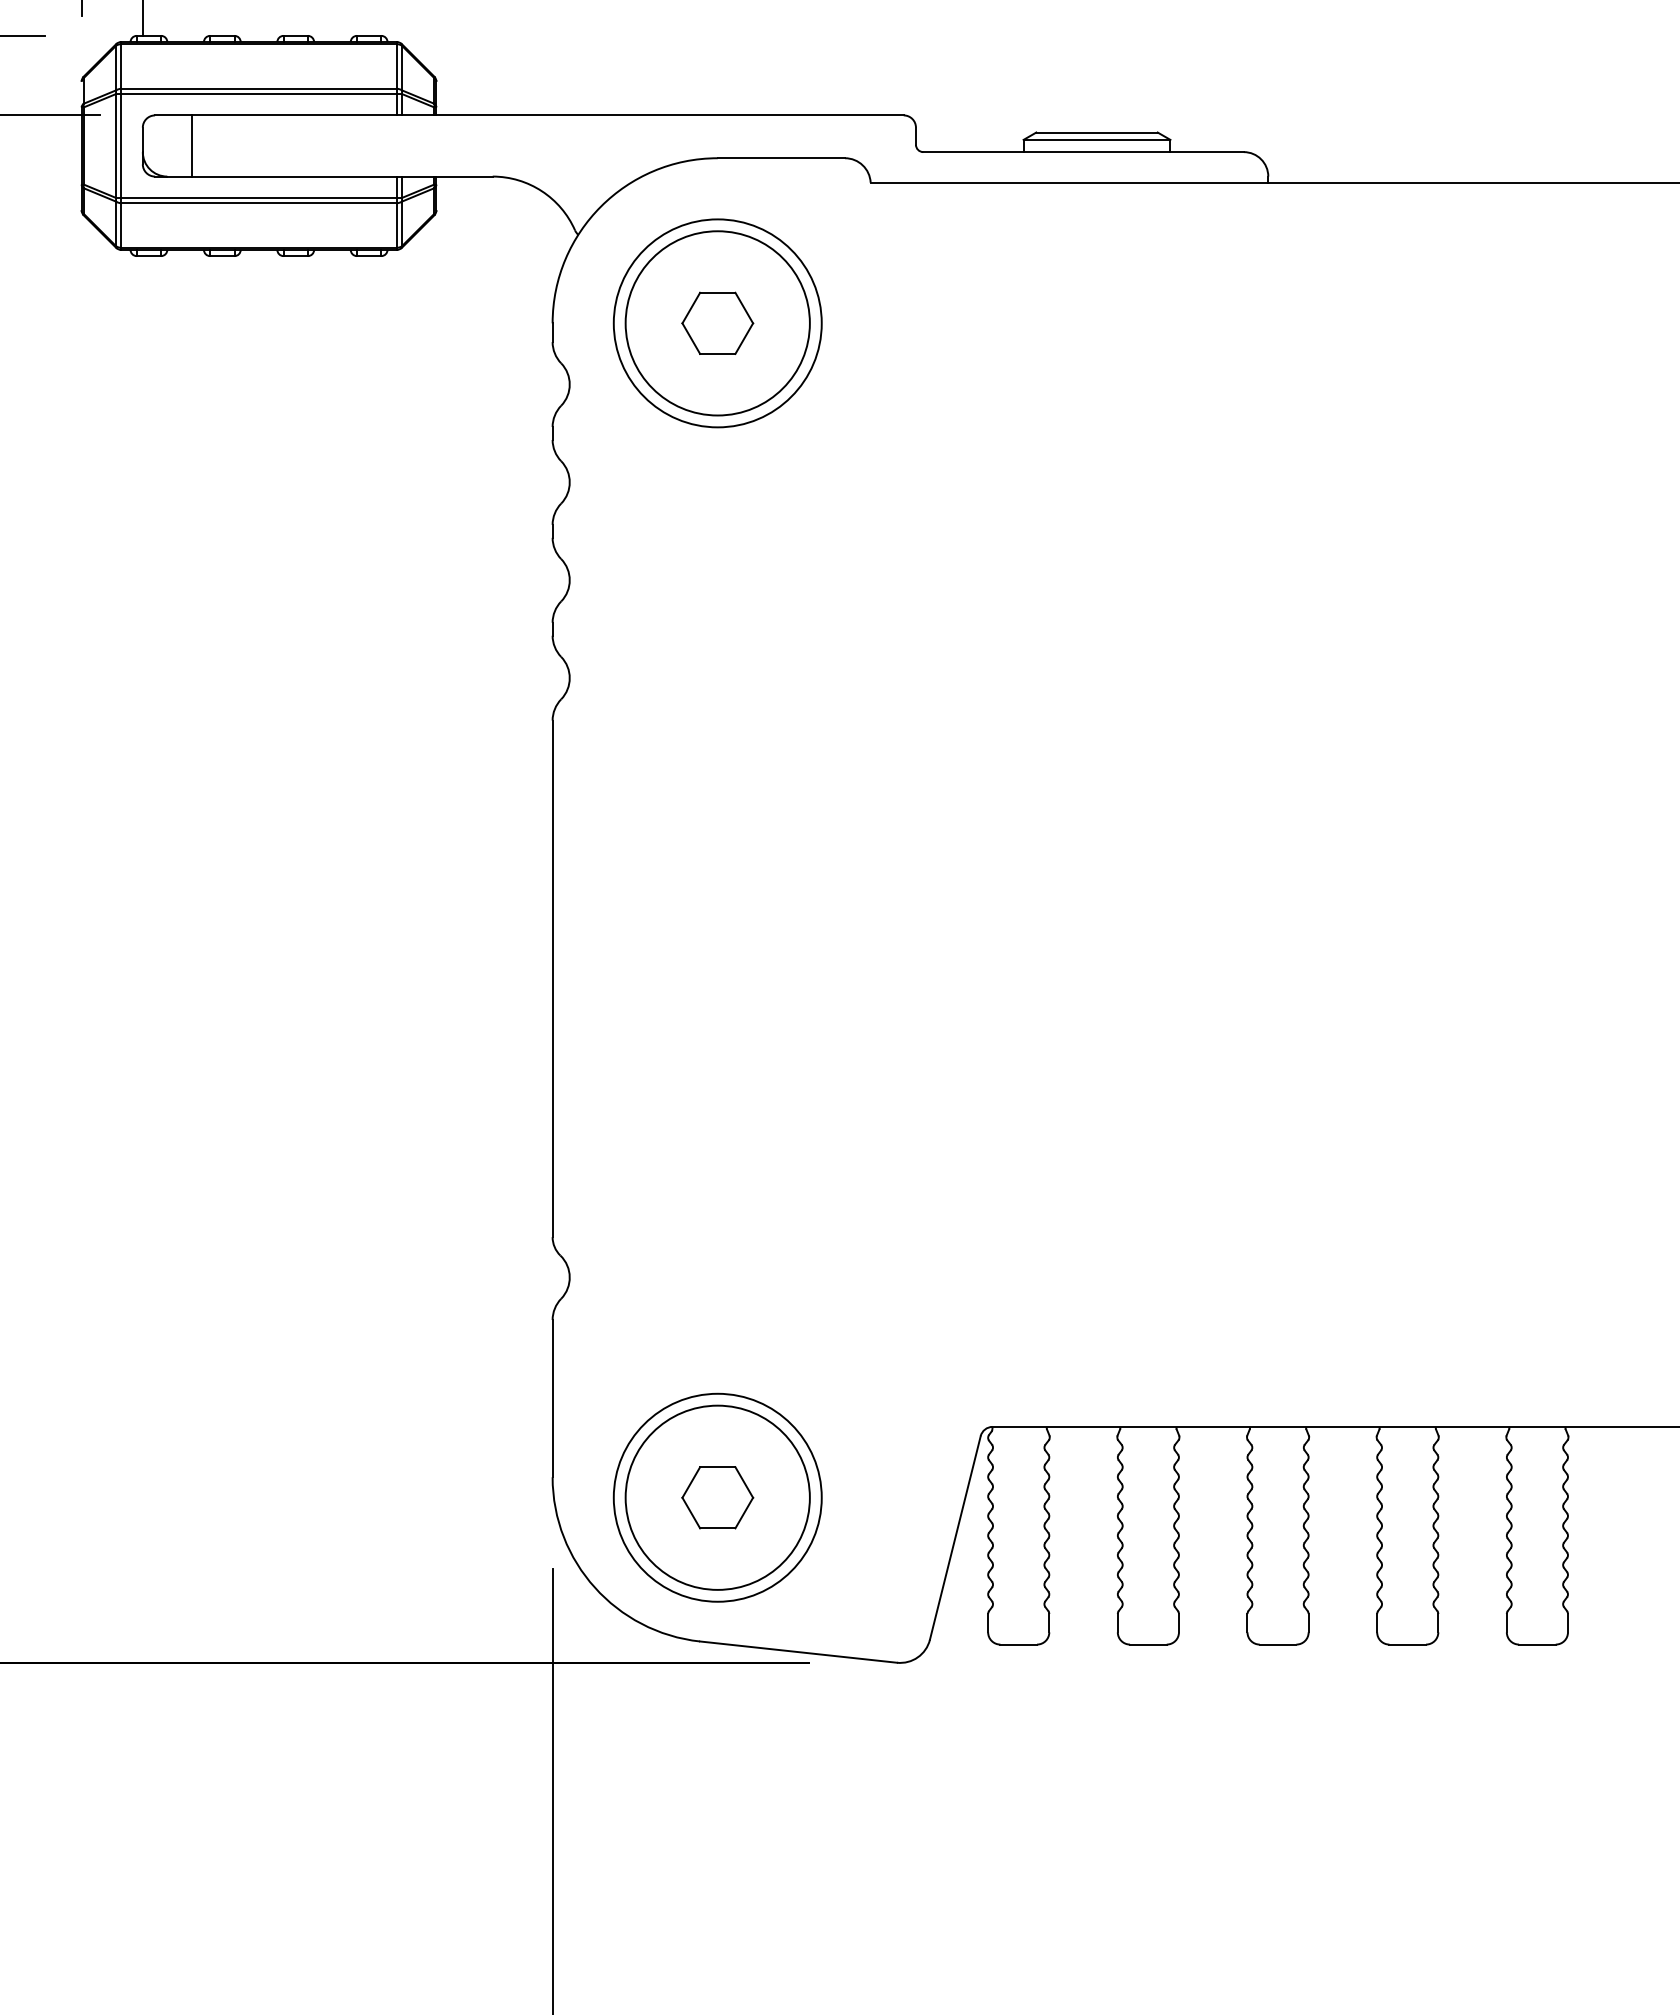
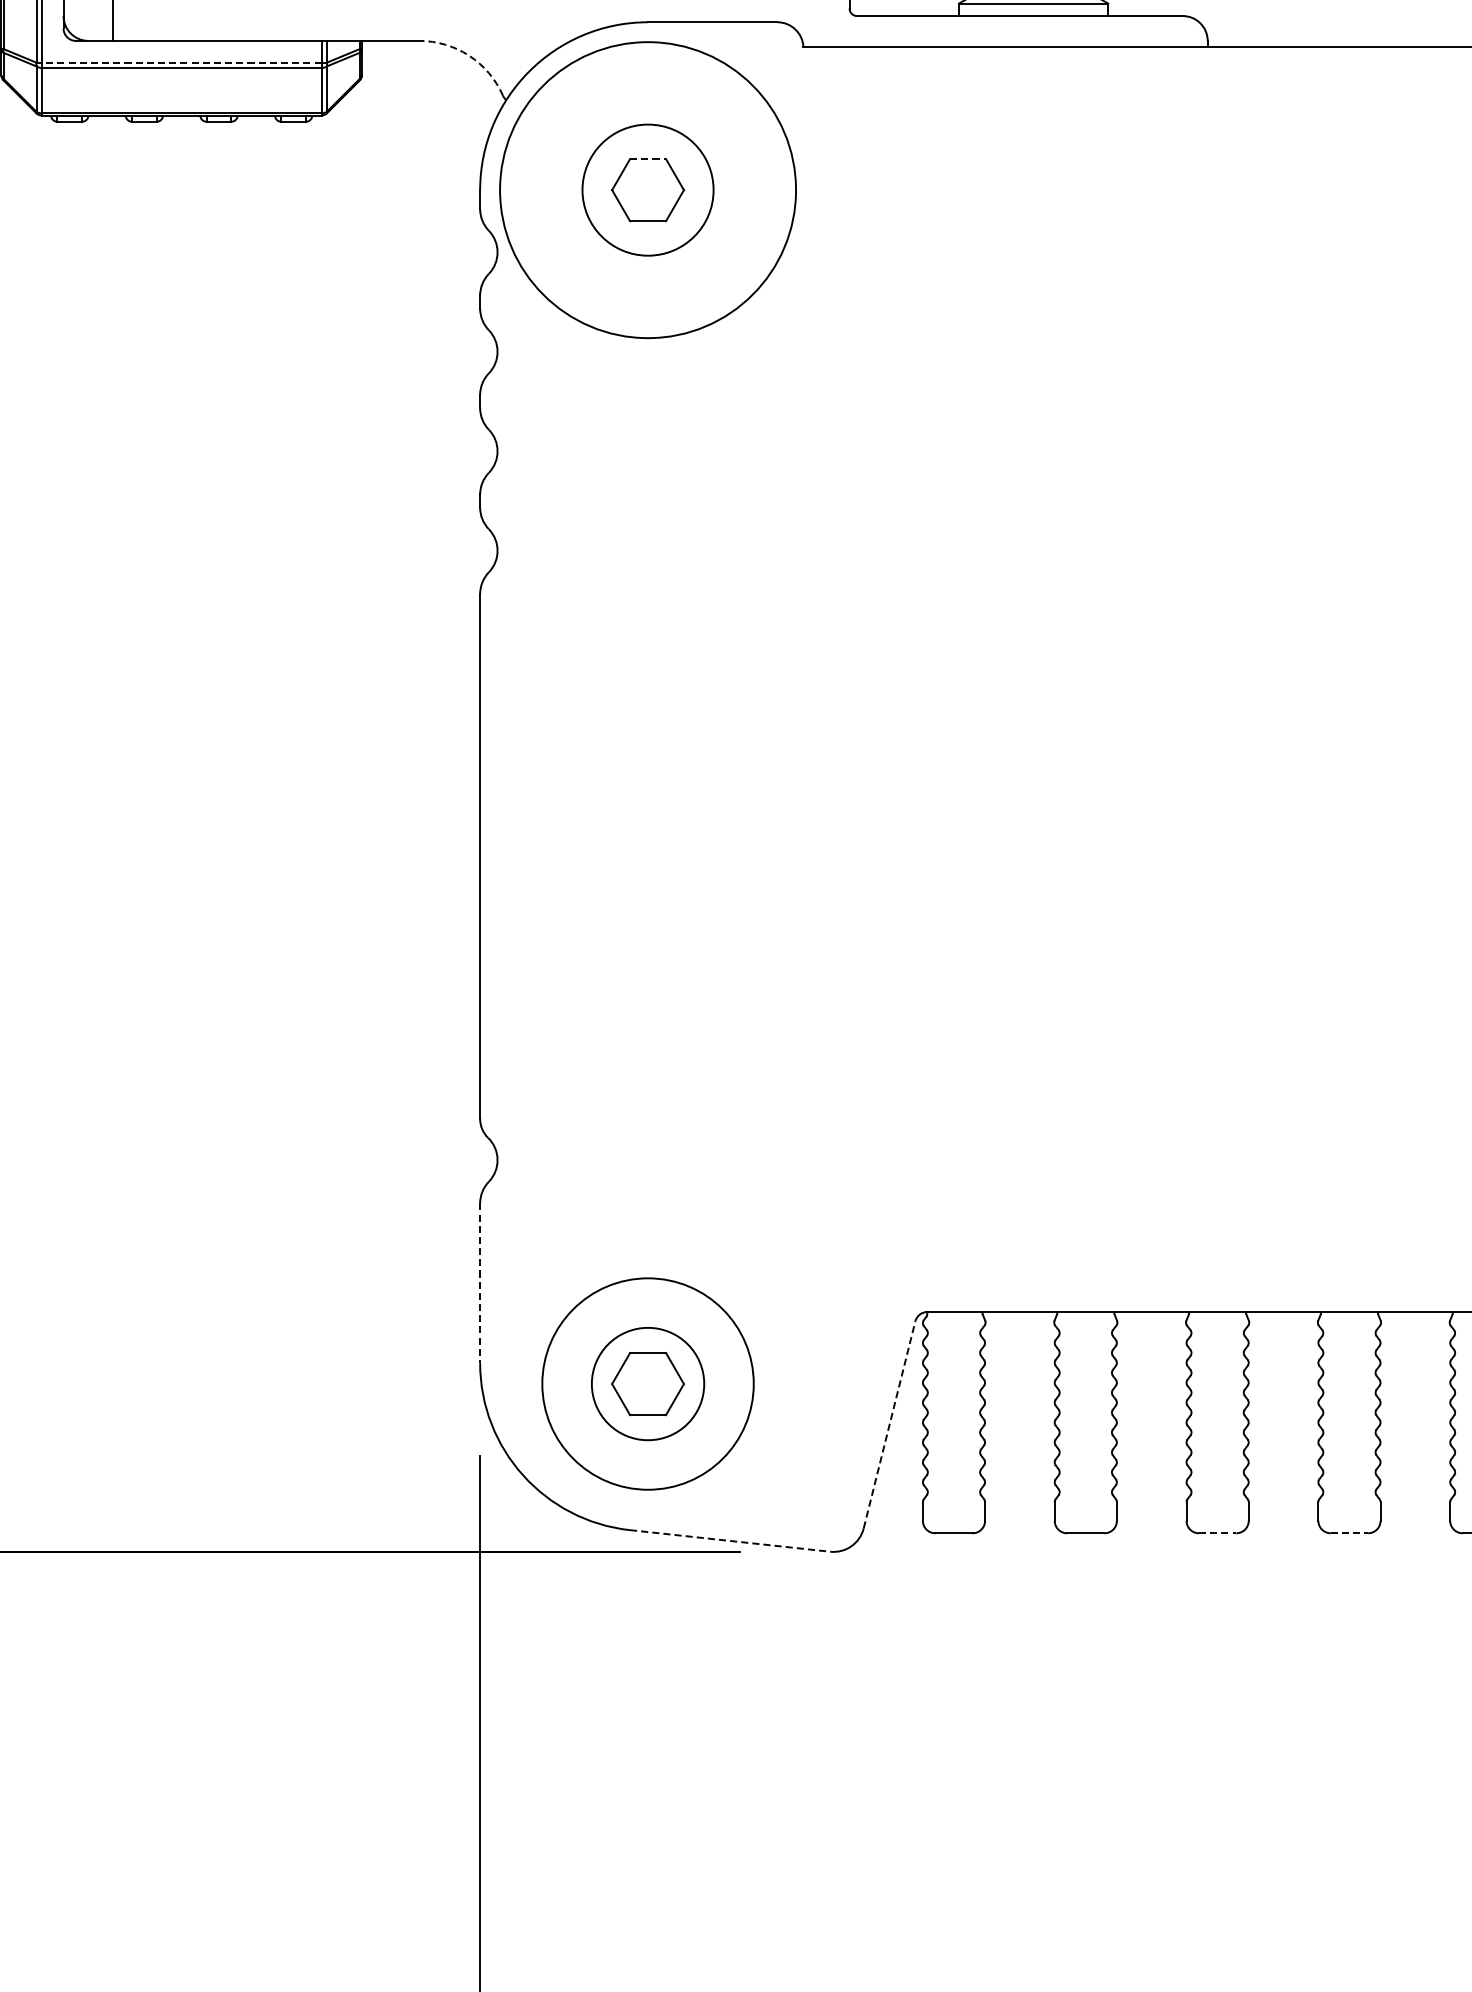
arc: (541, 191) -> (468, 56), solid -> dashed
line: (259, 198) -> (182, 63), solid -> dashed
line: (717, 292) -> (647, 158), solid -> dashed
circle: (717, 323) -> (647, 190), size x0.7
circle: (717, 323) -> (647, 190), size x1.4
line: (552, 1398) -> (480, 1283), solid -> dashed
circle: (717, 1497) -> (647, 1383), size x0.6
line: (955, 1537) -> (889, 1424), solid -> dashed
line: (1278, 1644) -> (1218, 1533), solid -> dashed
line: (1408, 1644) -> (1350, 1533), solid -> dashed
line: (799, 1652) -> (731, 1541), solid -> dashed

